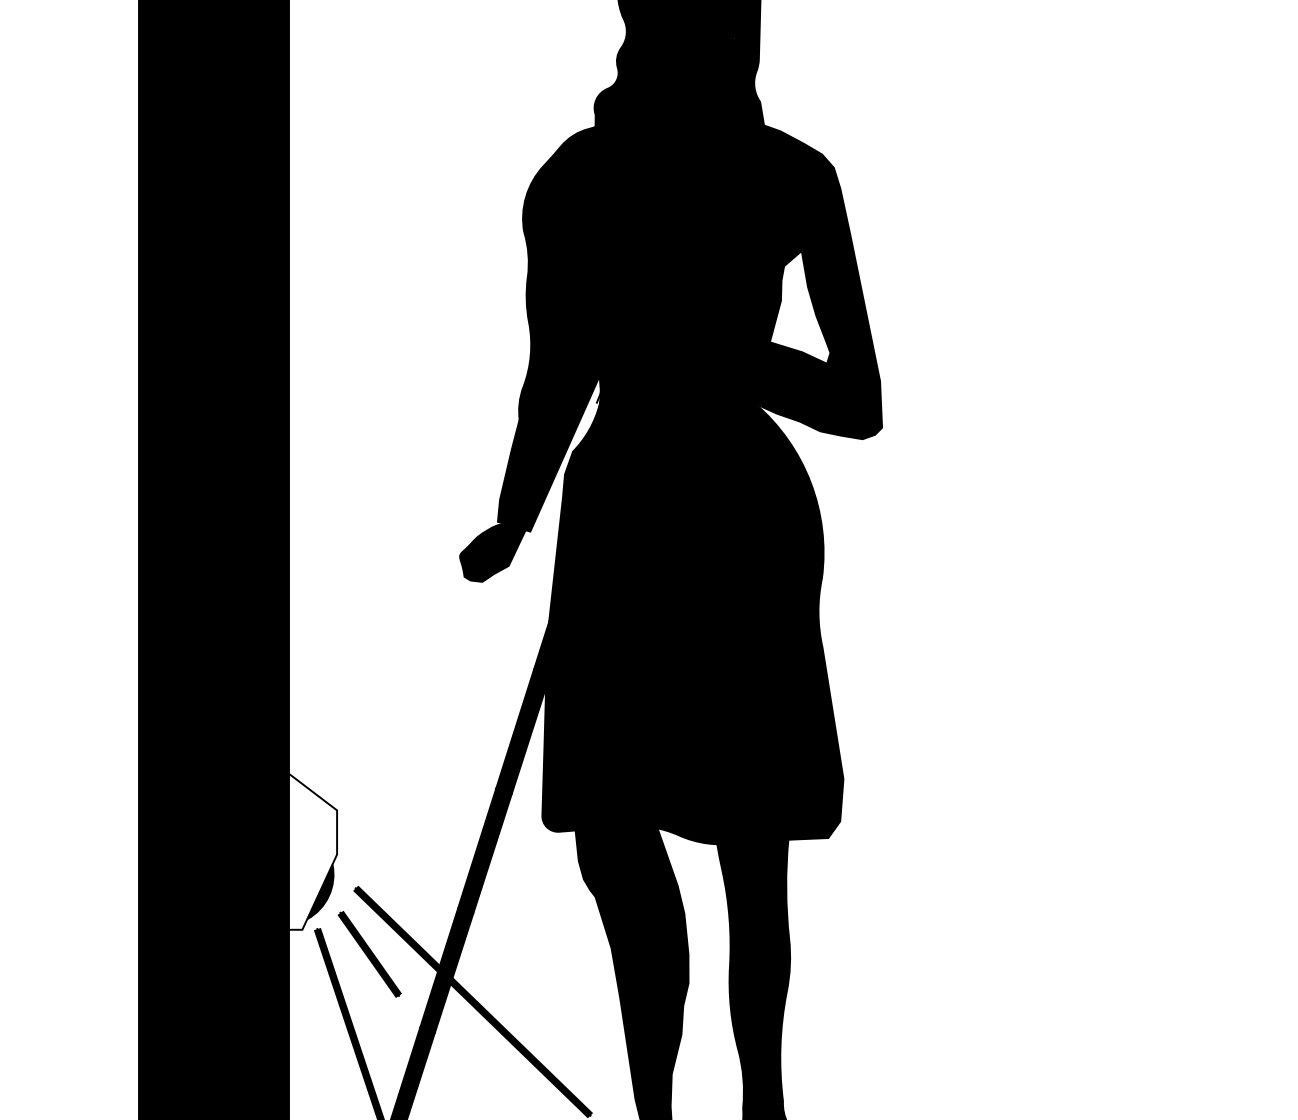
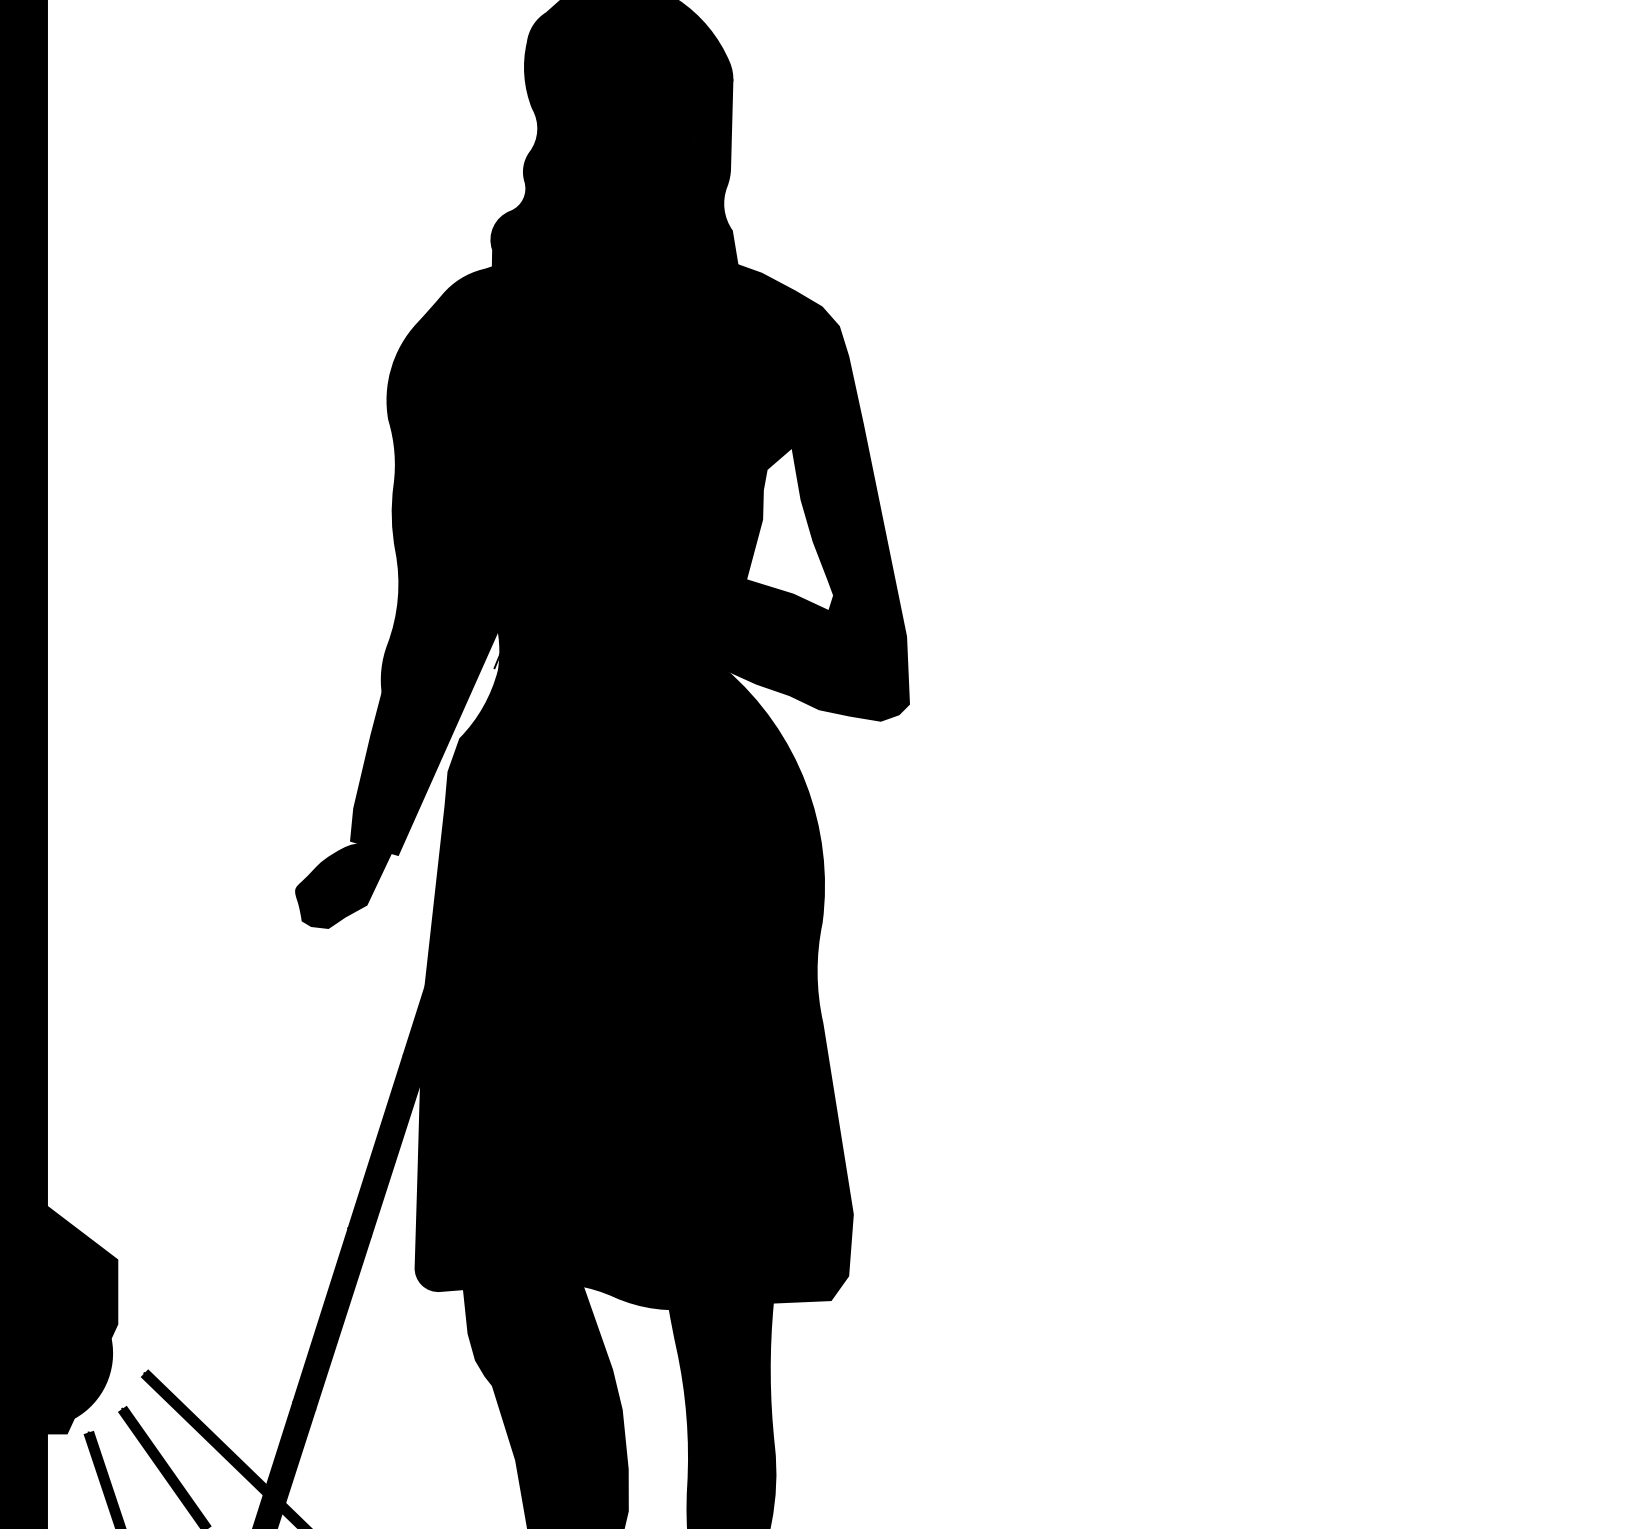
fill: (312, 851) -> (81, 1319), added

